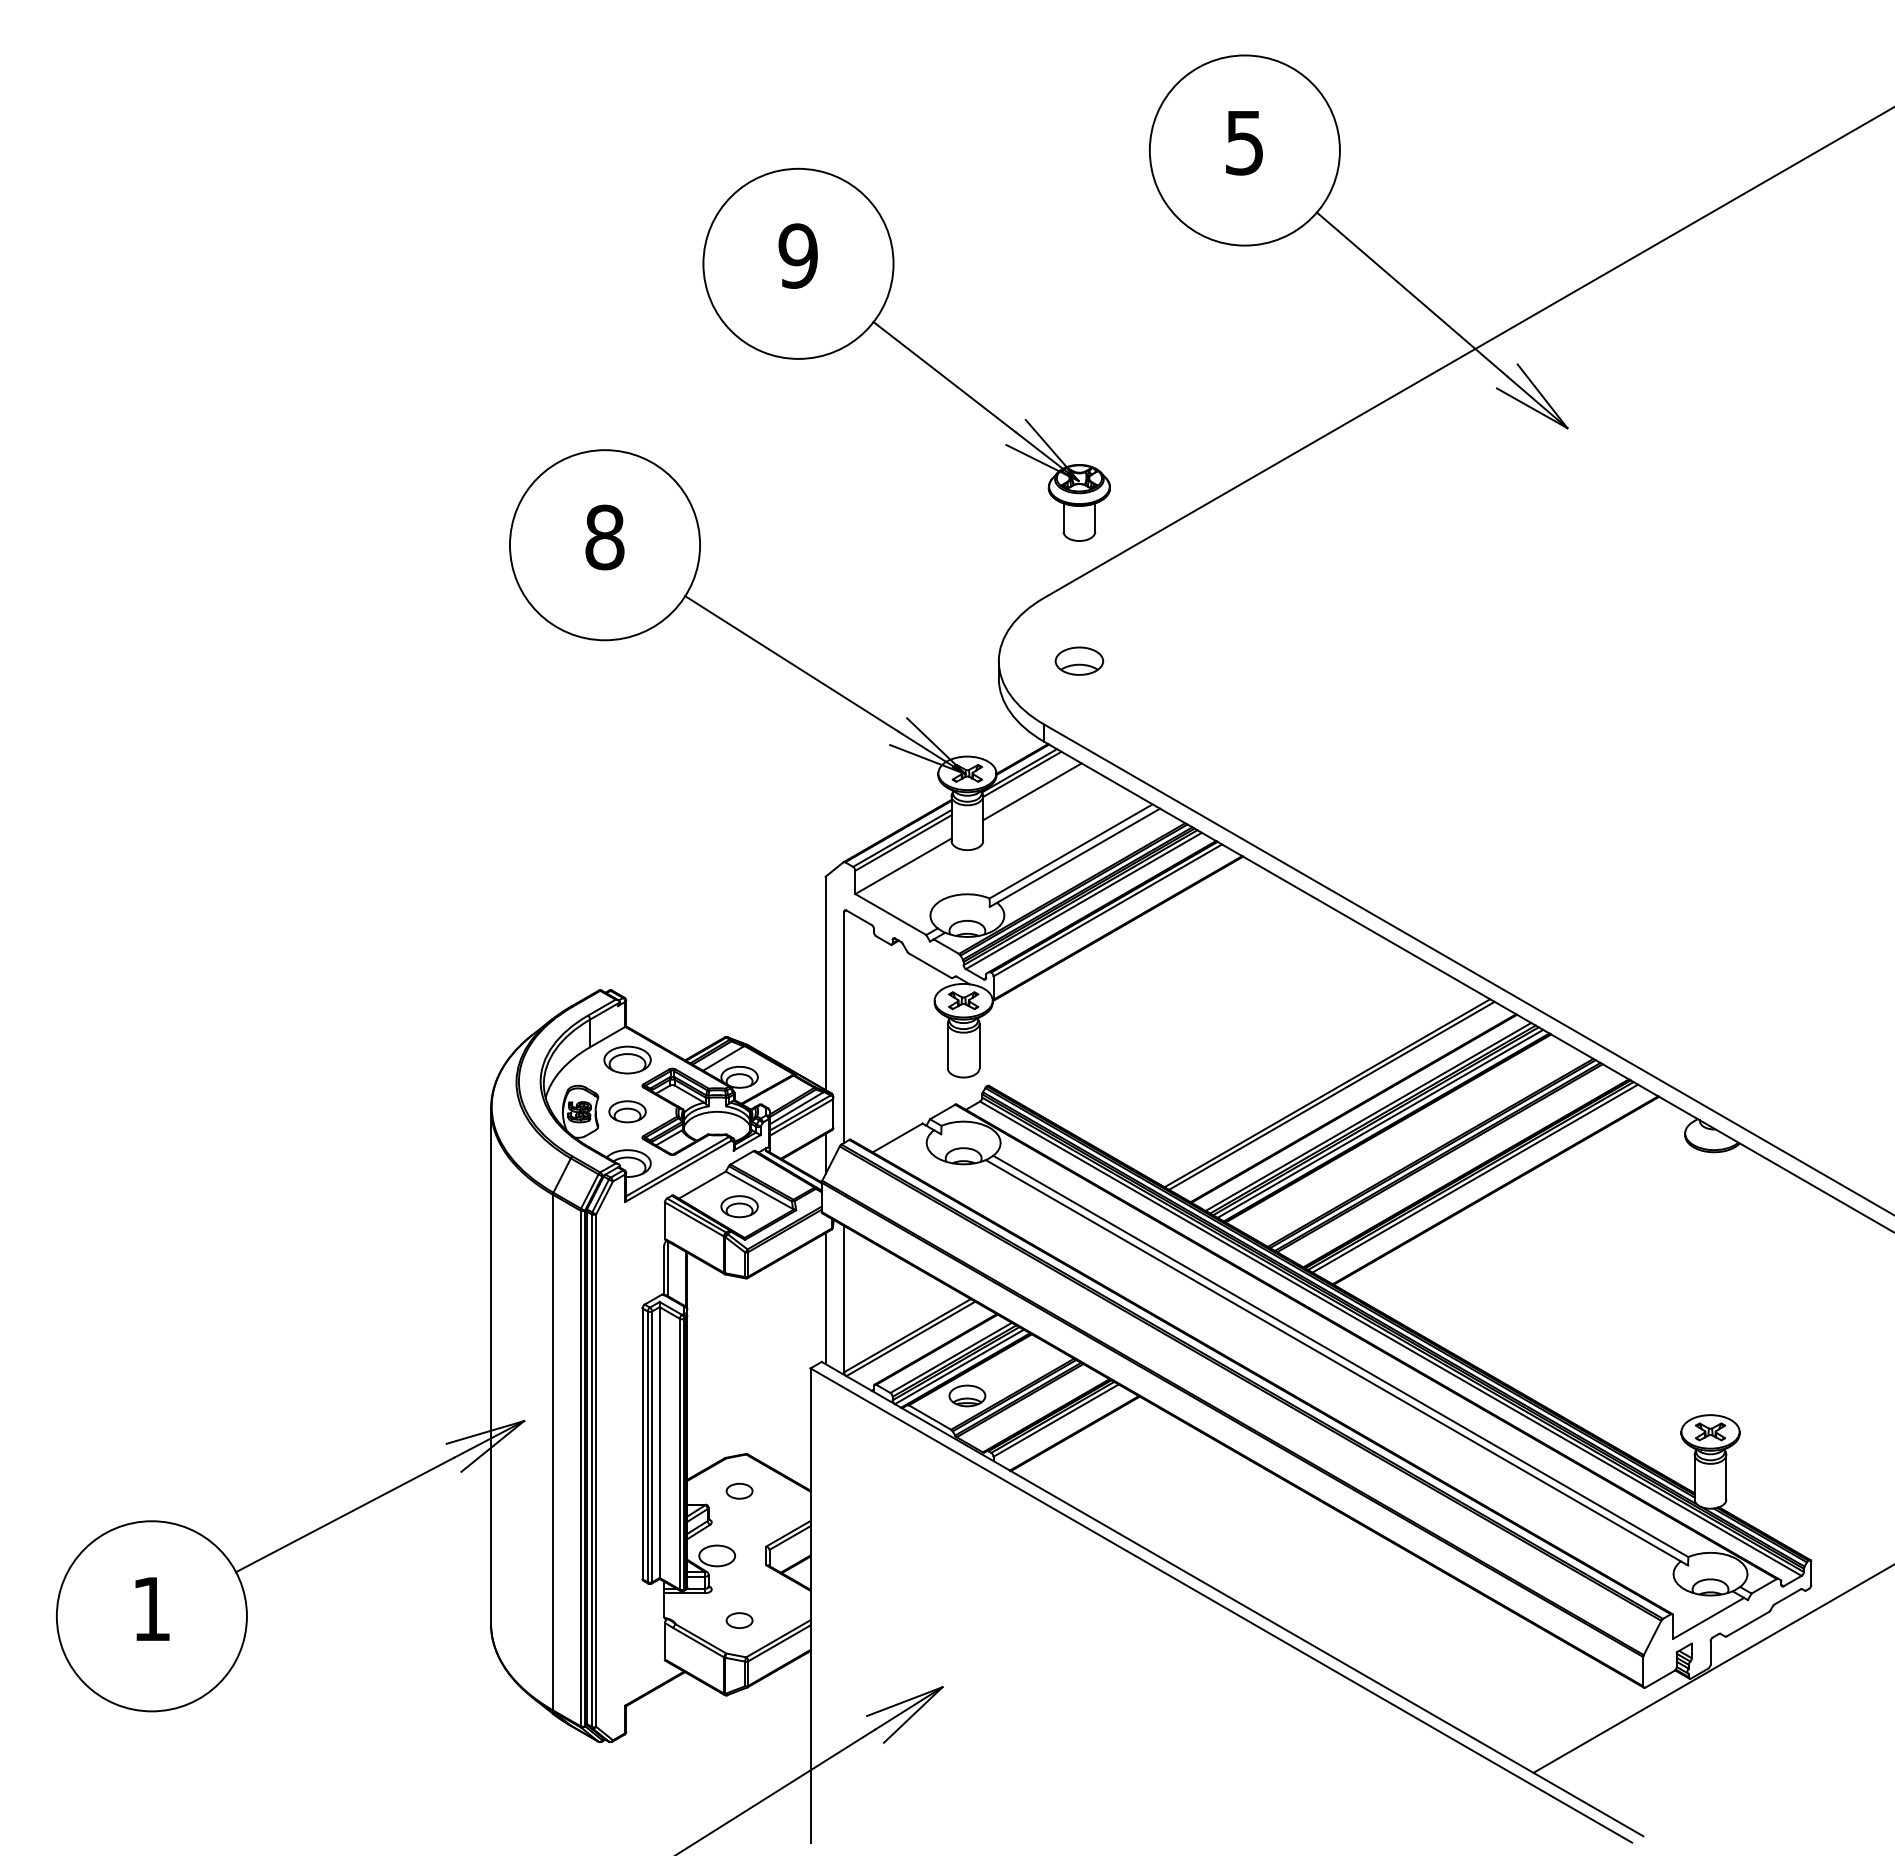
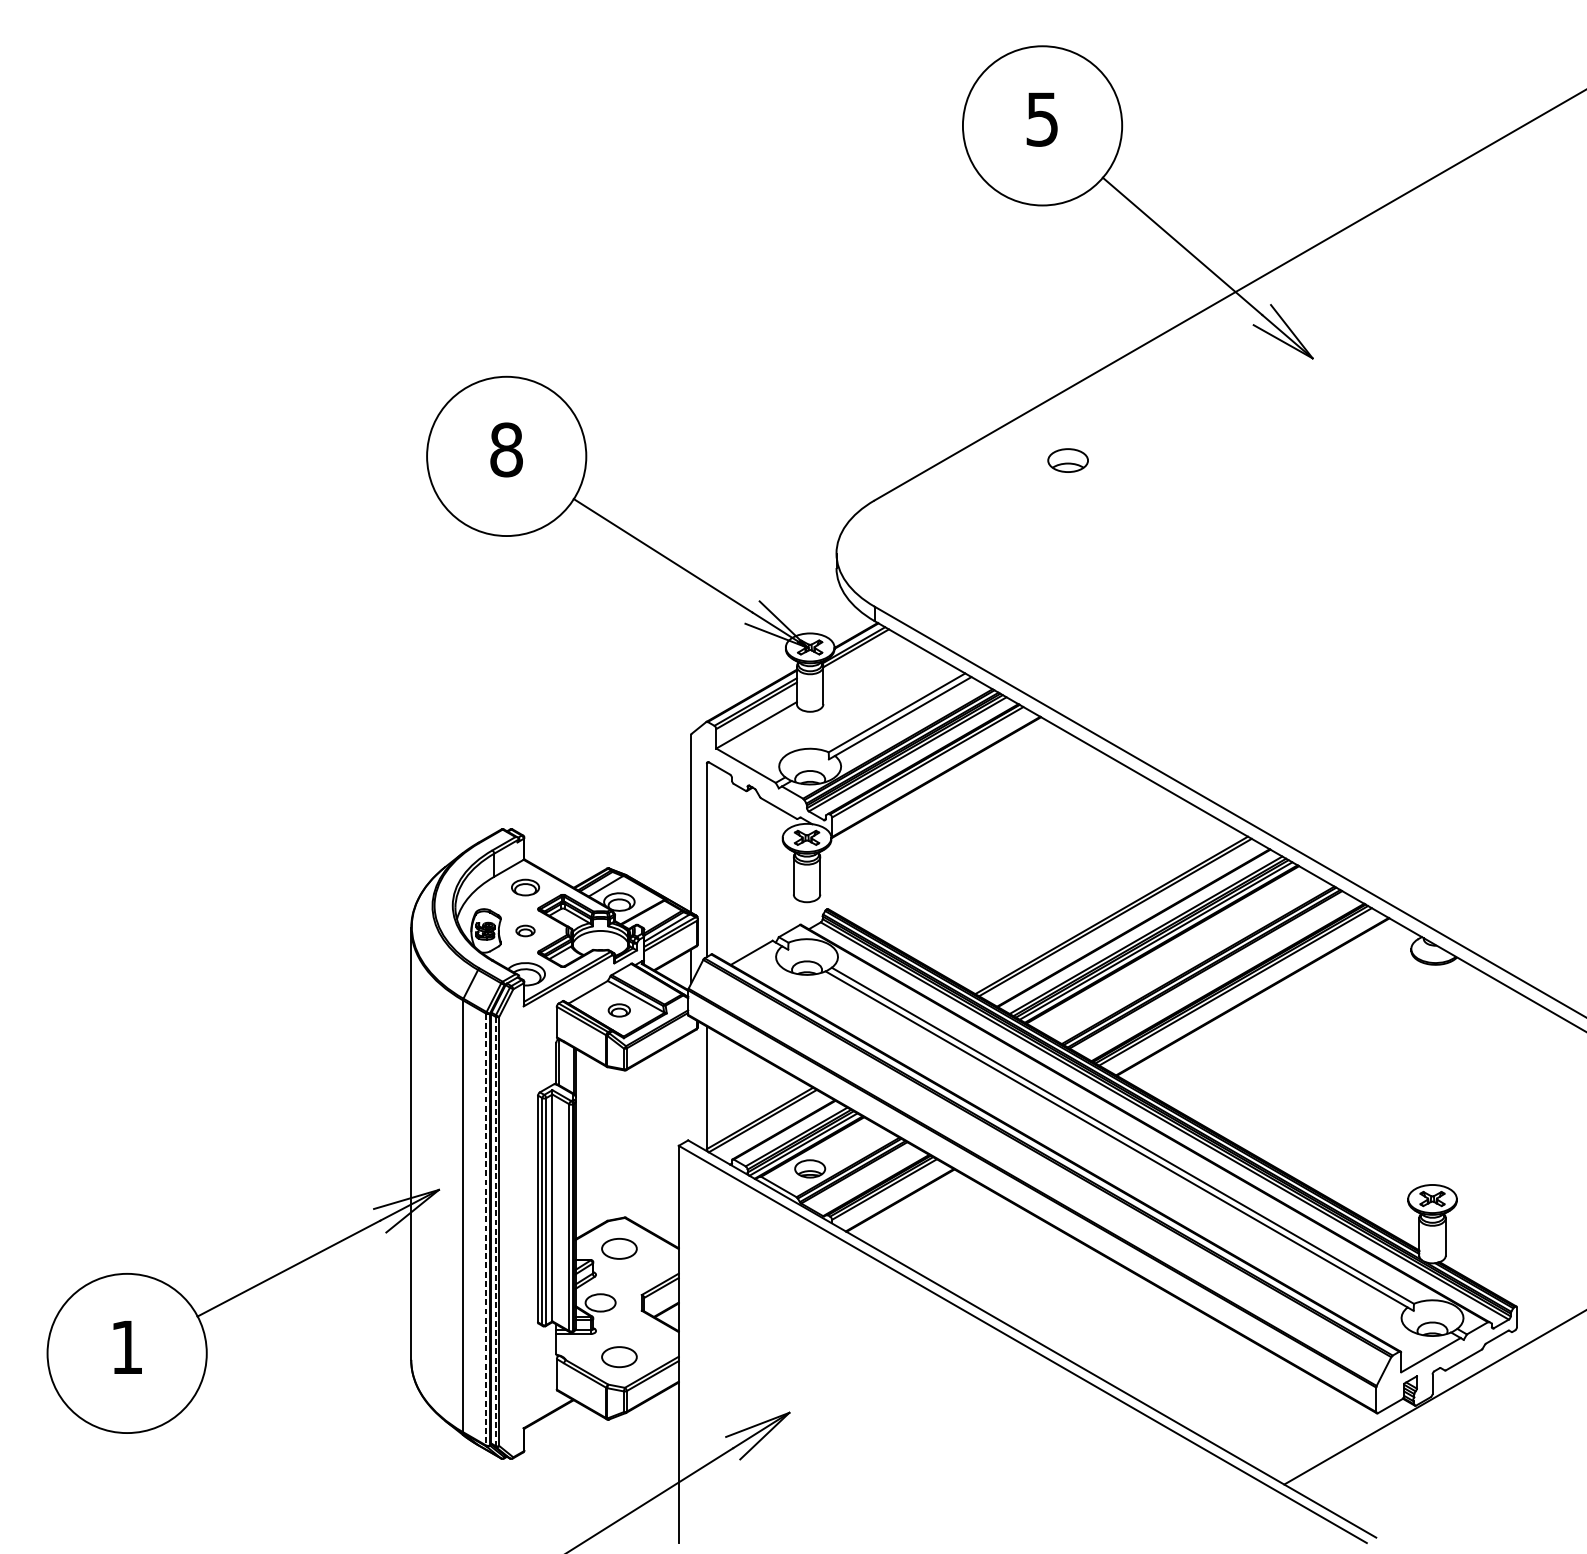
part: (906, 354) -> (759, 296), removed
part: (1079, 660) -> (1068, 460), moved
line: (1032, 791) -> (864, 662), removed
part: (627, 1059) -> (525, 887), size x0.7
part: (627, 1111) -> (525, 930), size x0.6
part: (739, 1206) -> (619, 1010), size x0.7
line: (825, 1298) -> (691, 1087), removed
line: (580, 1468) -> (486, 1229), solid -> dashed
line: (591, 1471) -> (495, 1232), solid -> dashed
part: (739, 1490) -> (619, 1248), size x1.6
part: (739, 1620) -> (619, 1356), size x1.6

